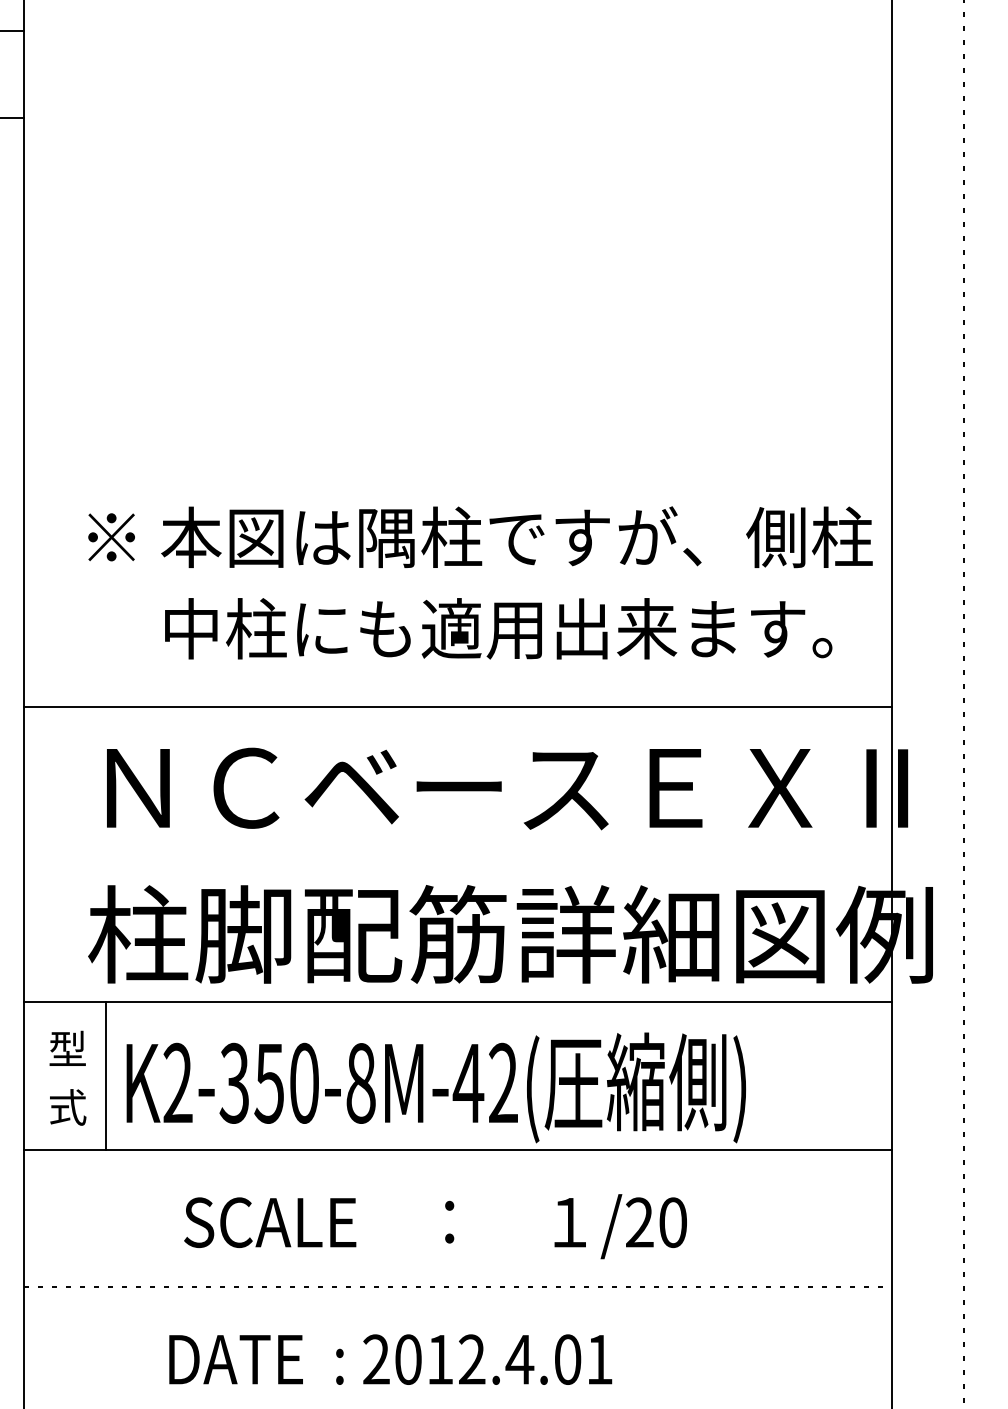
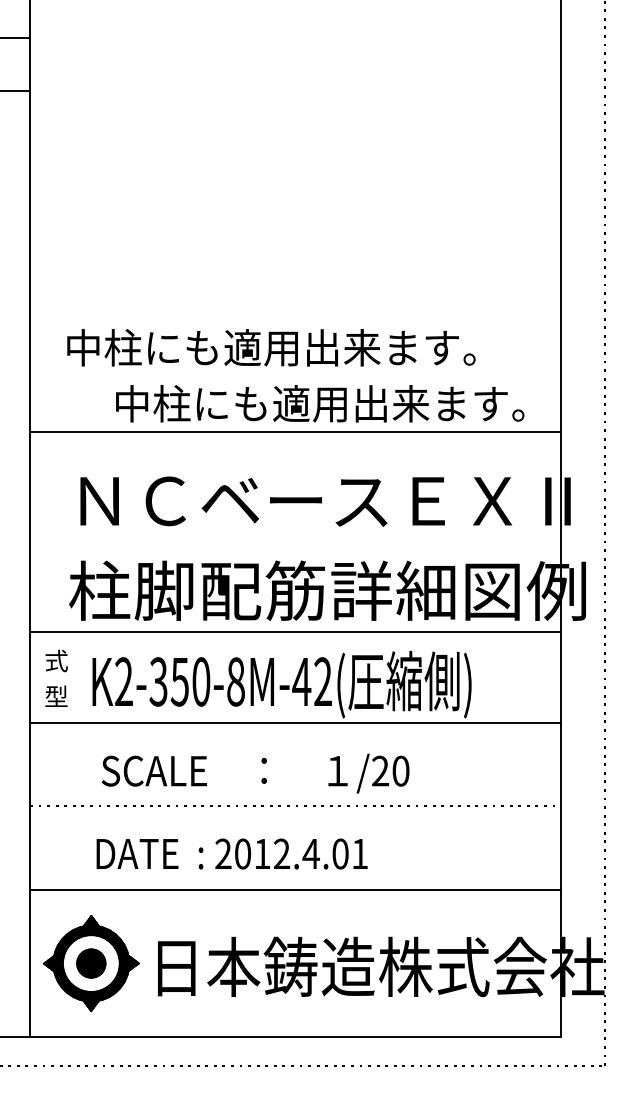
text: (479, 536) -> (308, 347), ※ 本図は隅柱ですが、側柱 -> 中柱にも適用出来ます。
line: (456, 706) -> (294, 431), moved
text: (67, 1048) -> (56, 660), 型 -> 式
line: (105, 1076) -> (79, 677), removed
text: (67, 1107) -> (56, 696), 式 -> 型
text: (435, 1226) -> (255, 773), moved
text: (389, 1358) -> (231, 853), moved

